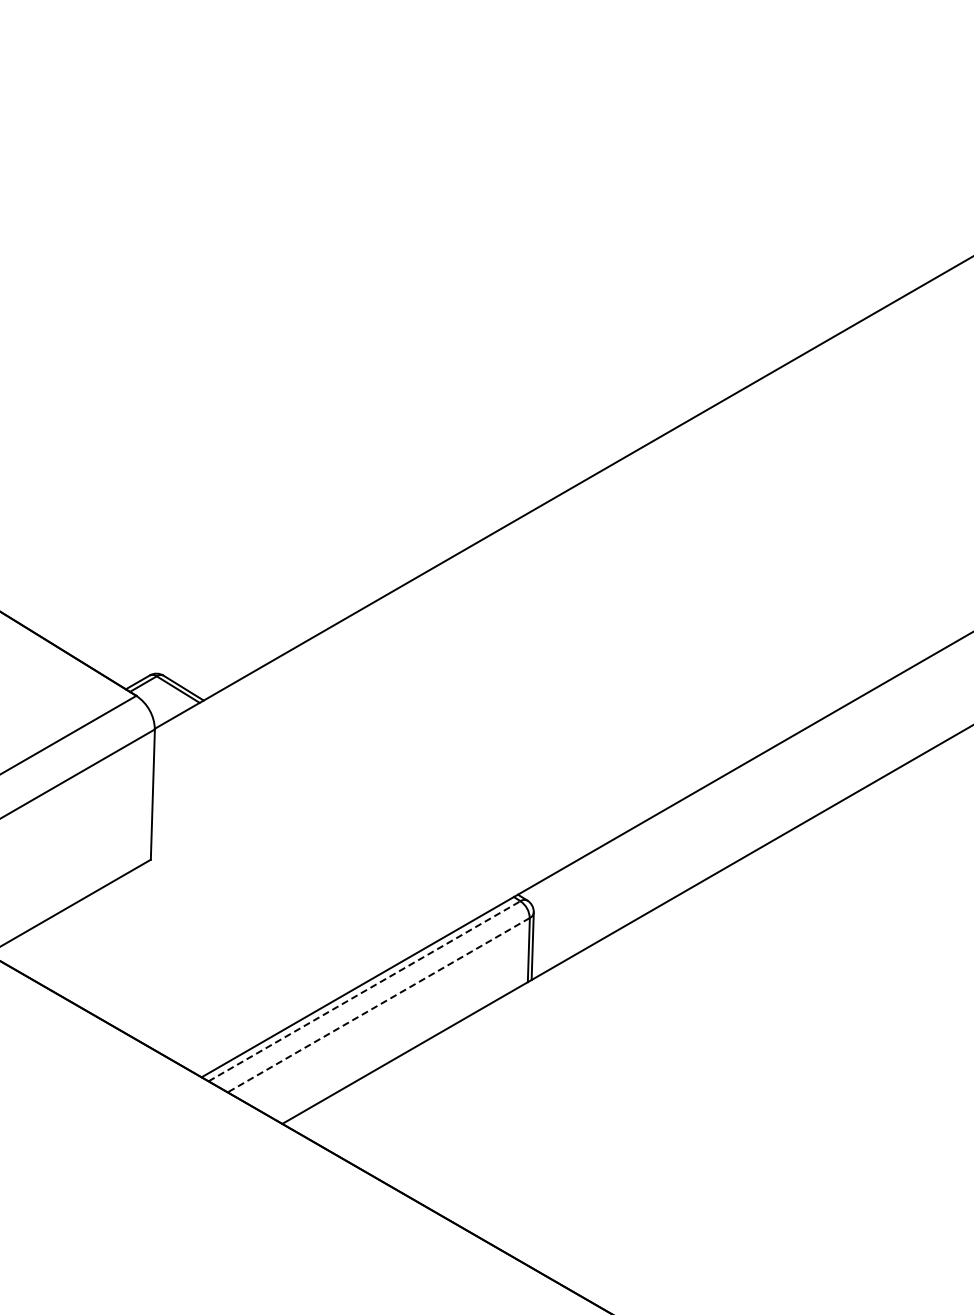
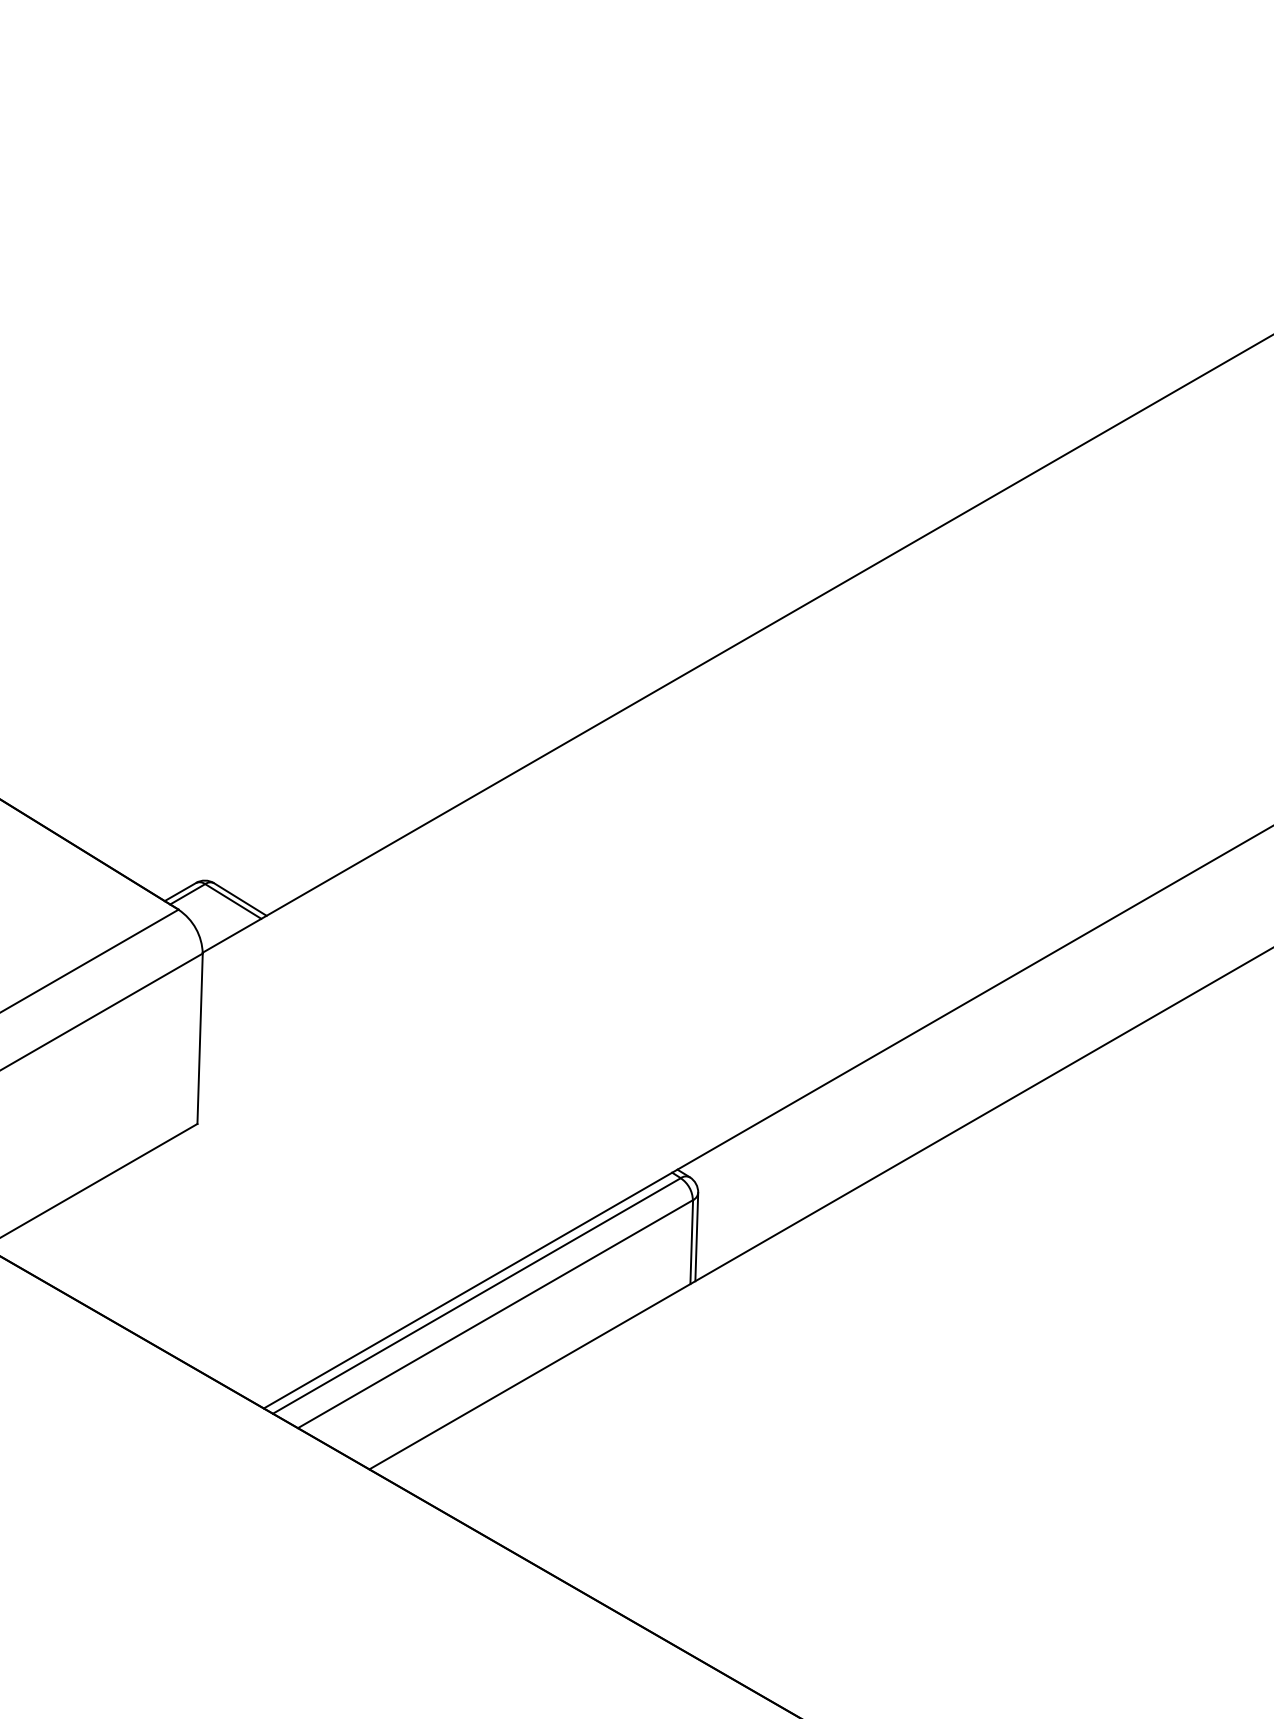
line: (364, 991) -> (476, 1296), dashed -> solid
line: (378, 1005) -> (495, 1314), dashed -> solid

